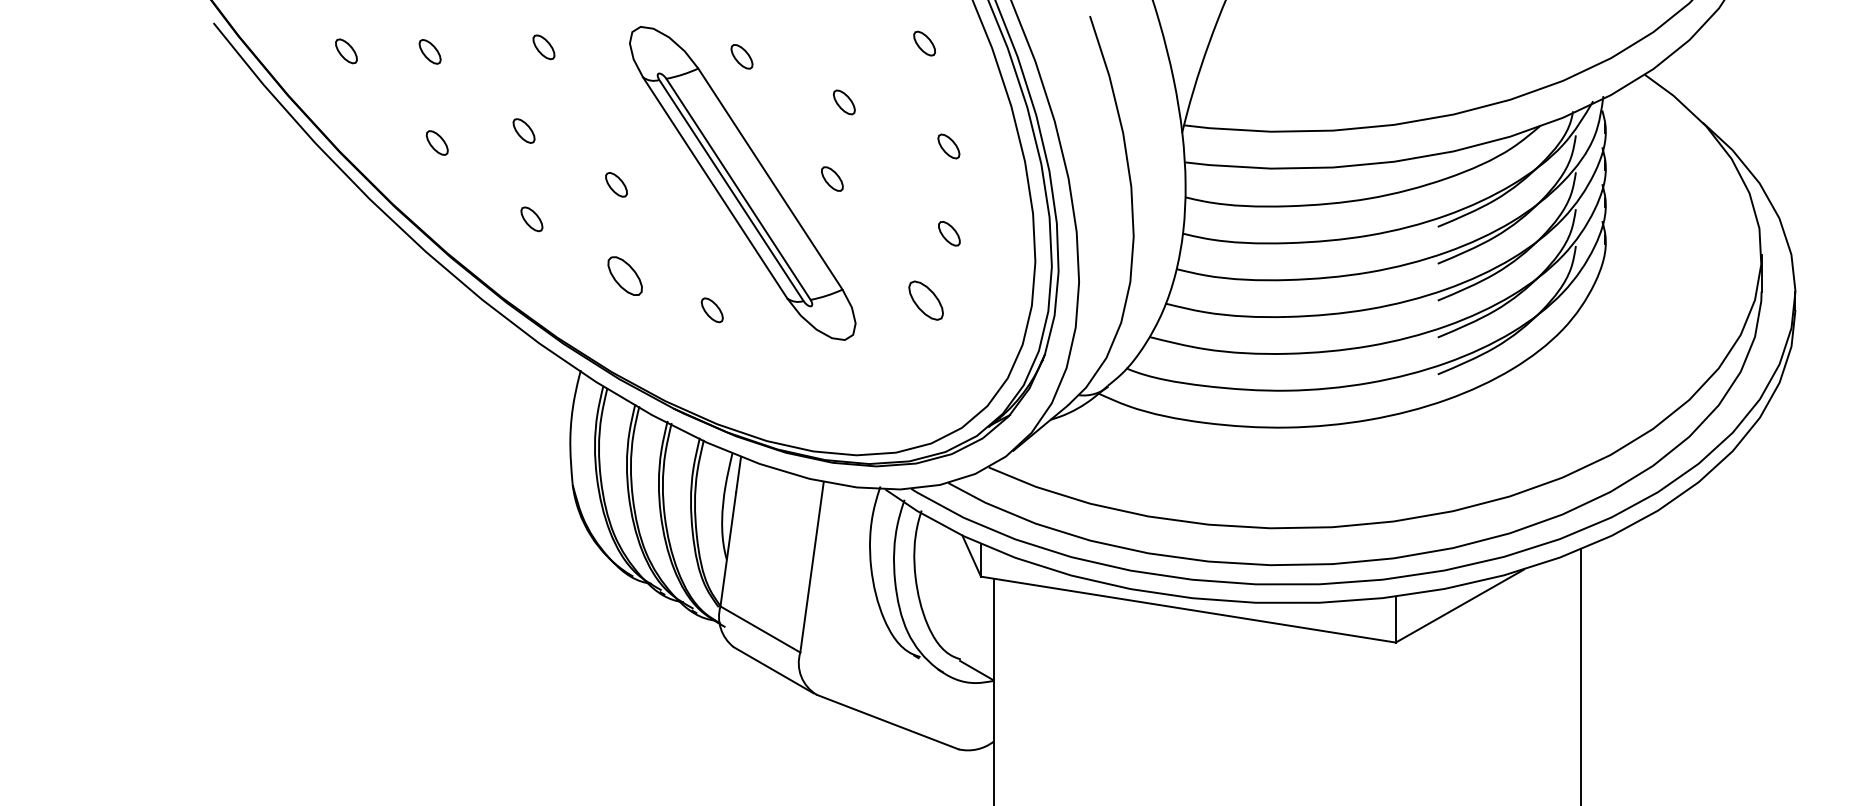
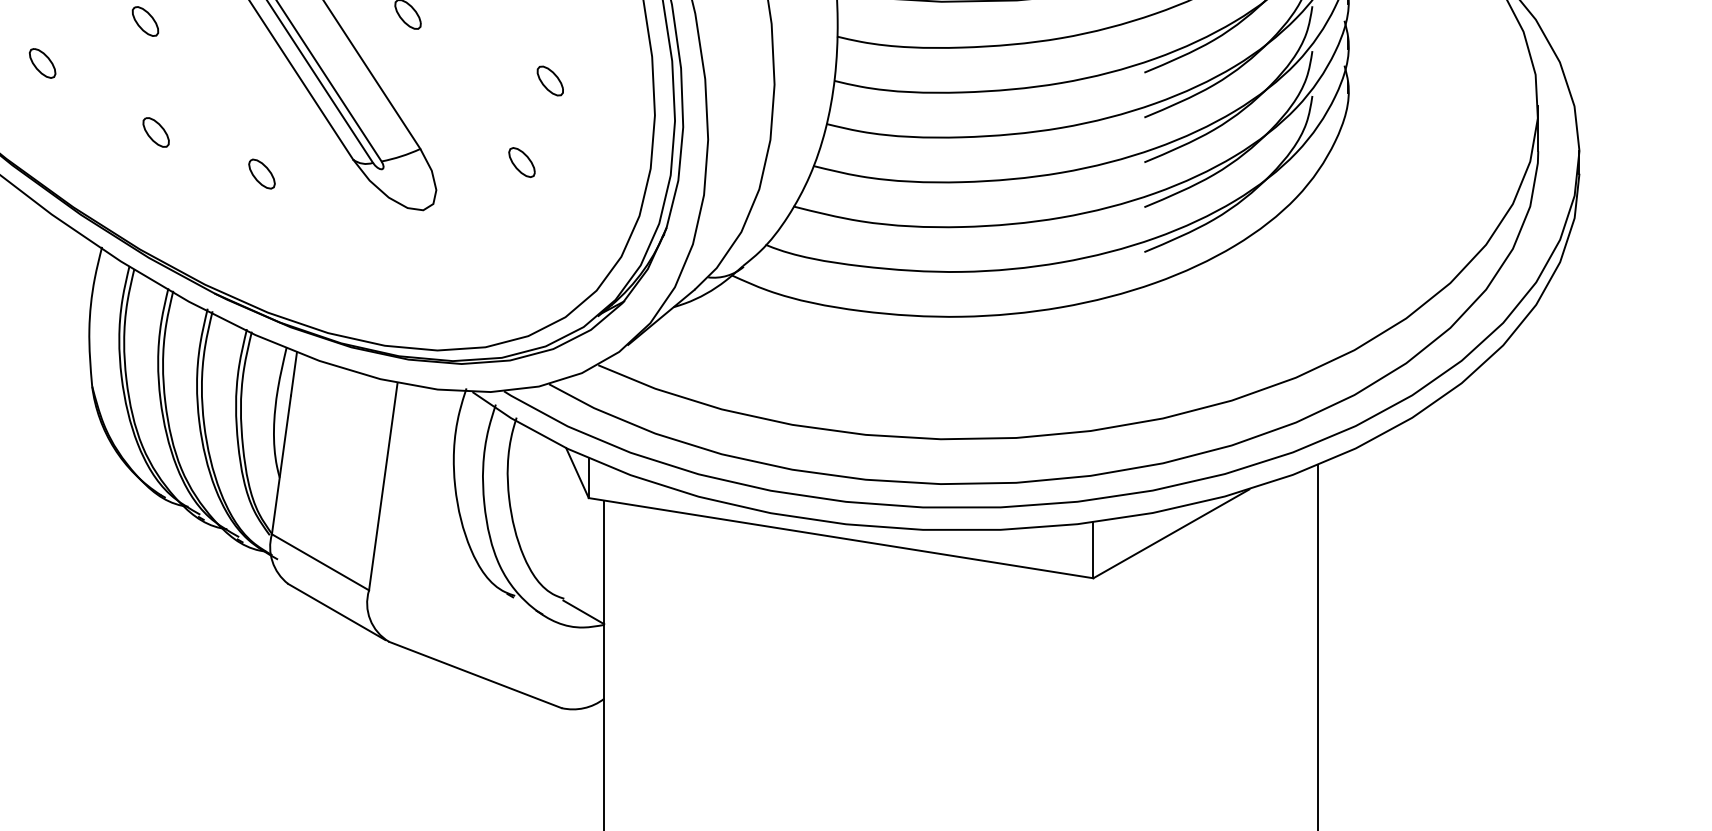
part: (625, 275) -> (156, 131), size x0.62
part: (925, 300) -> (521, 162), size x0.62

